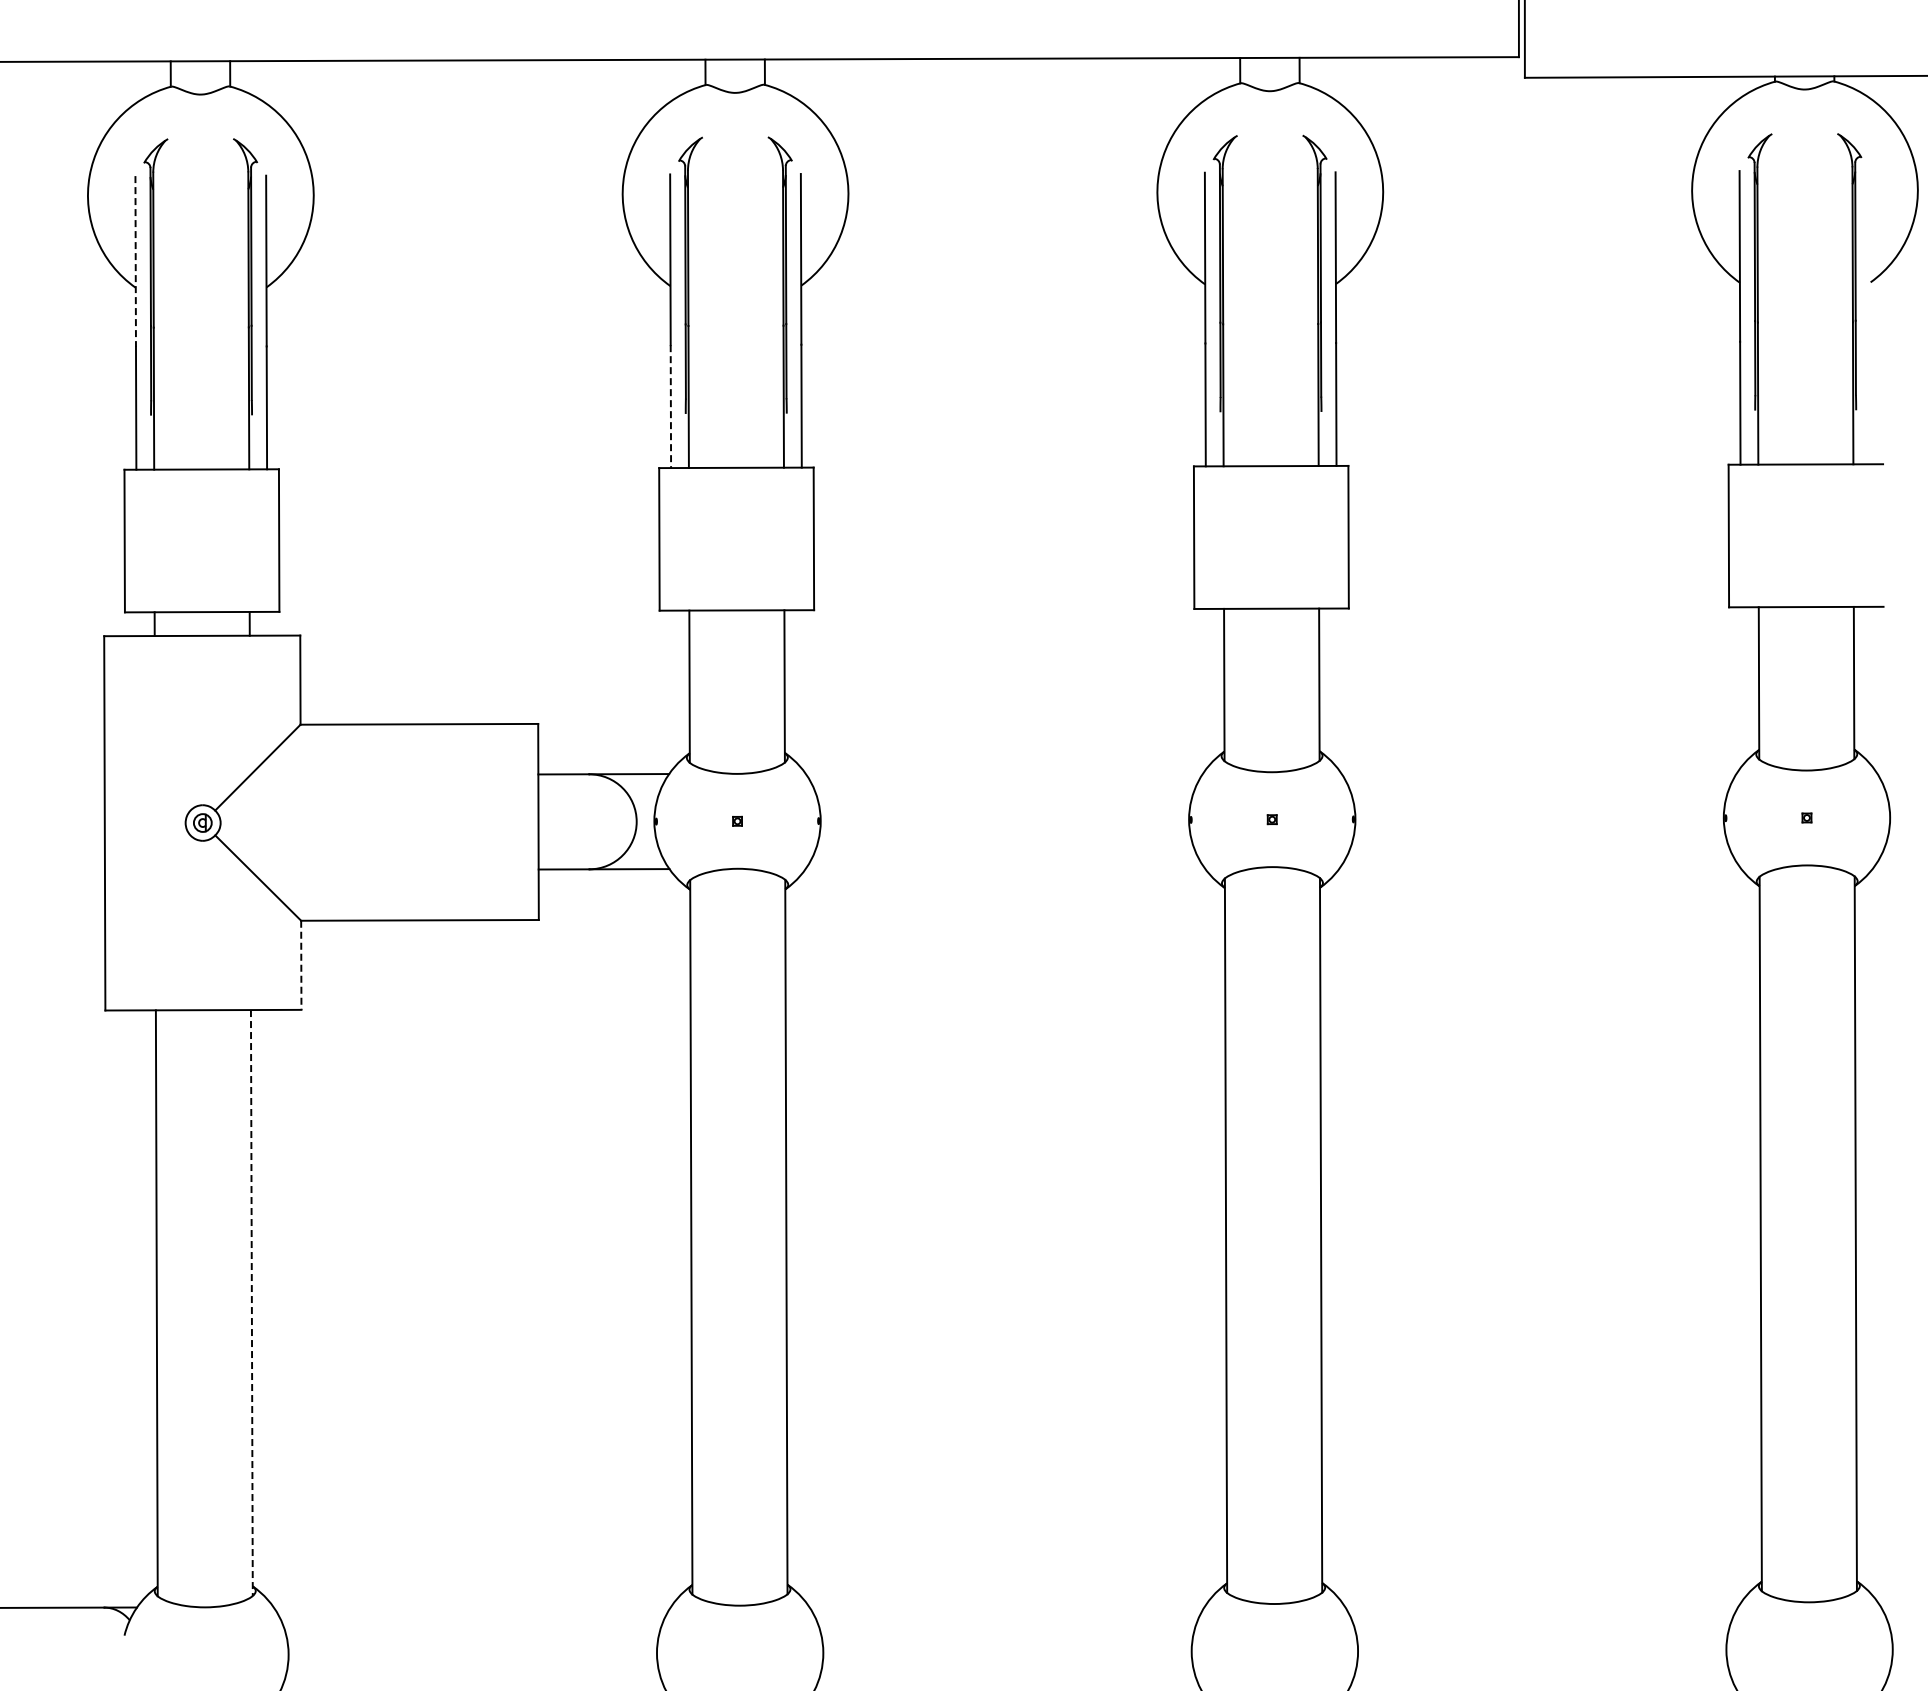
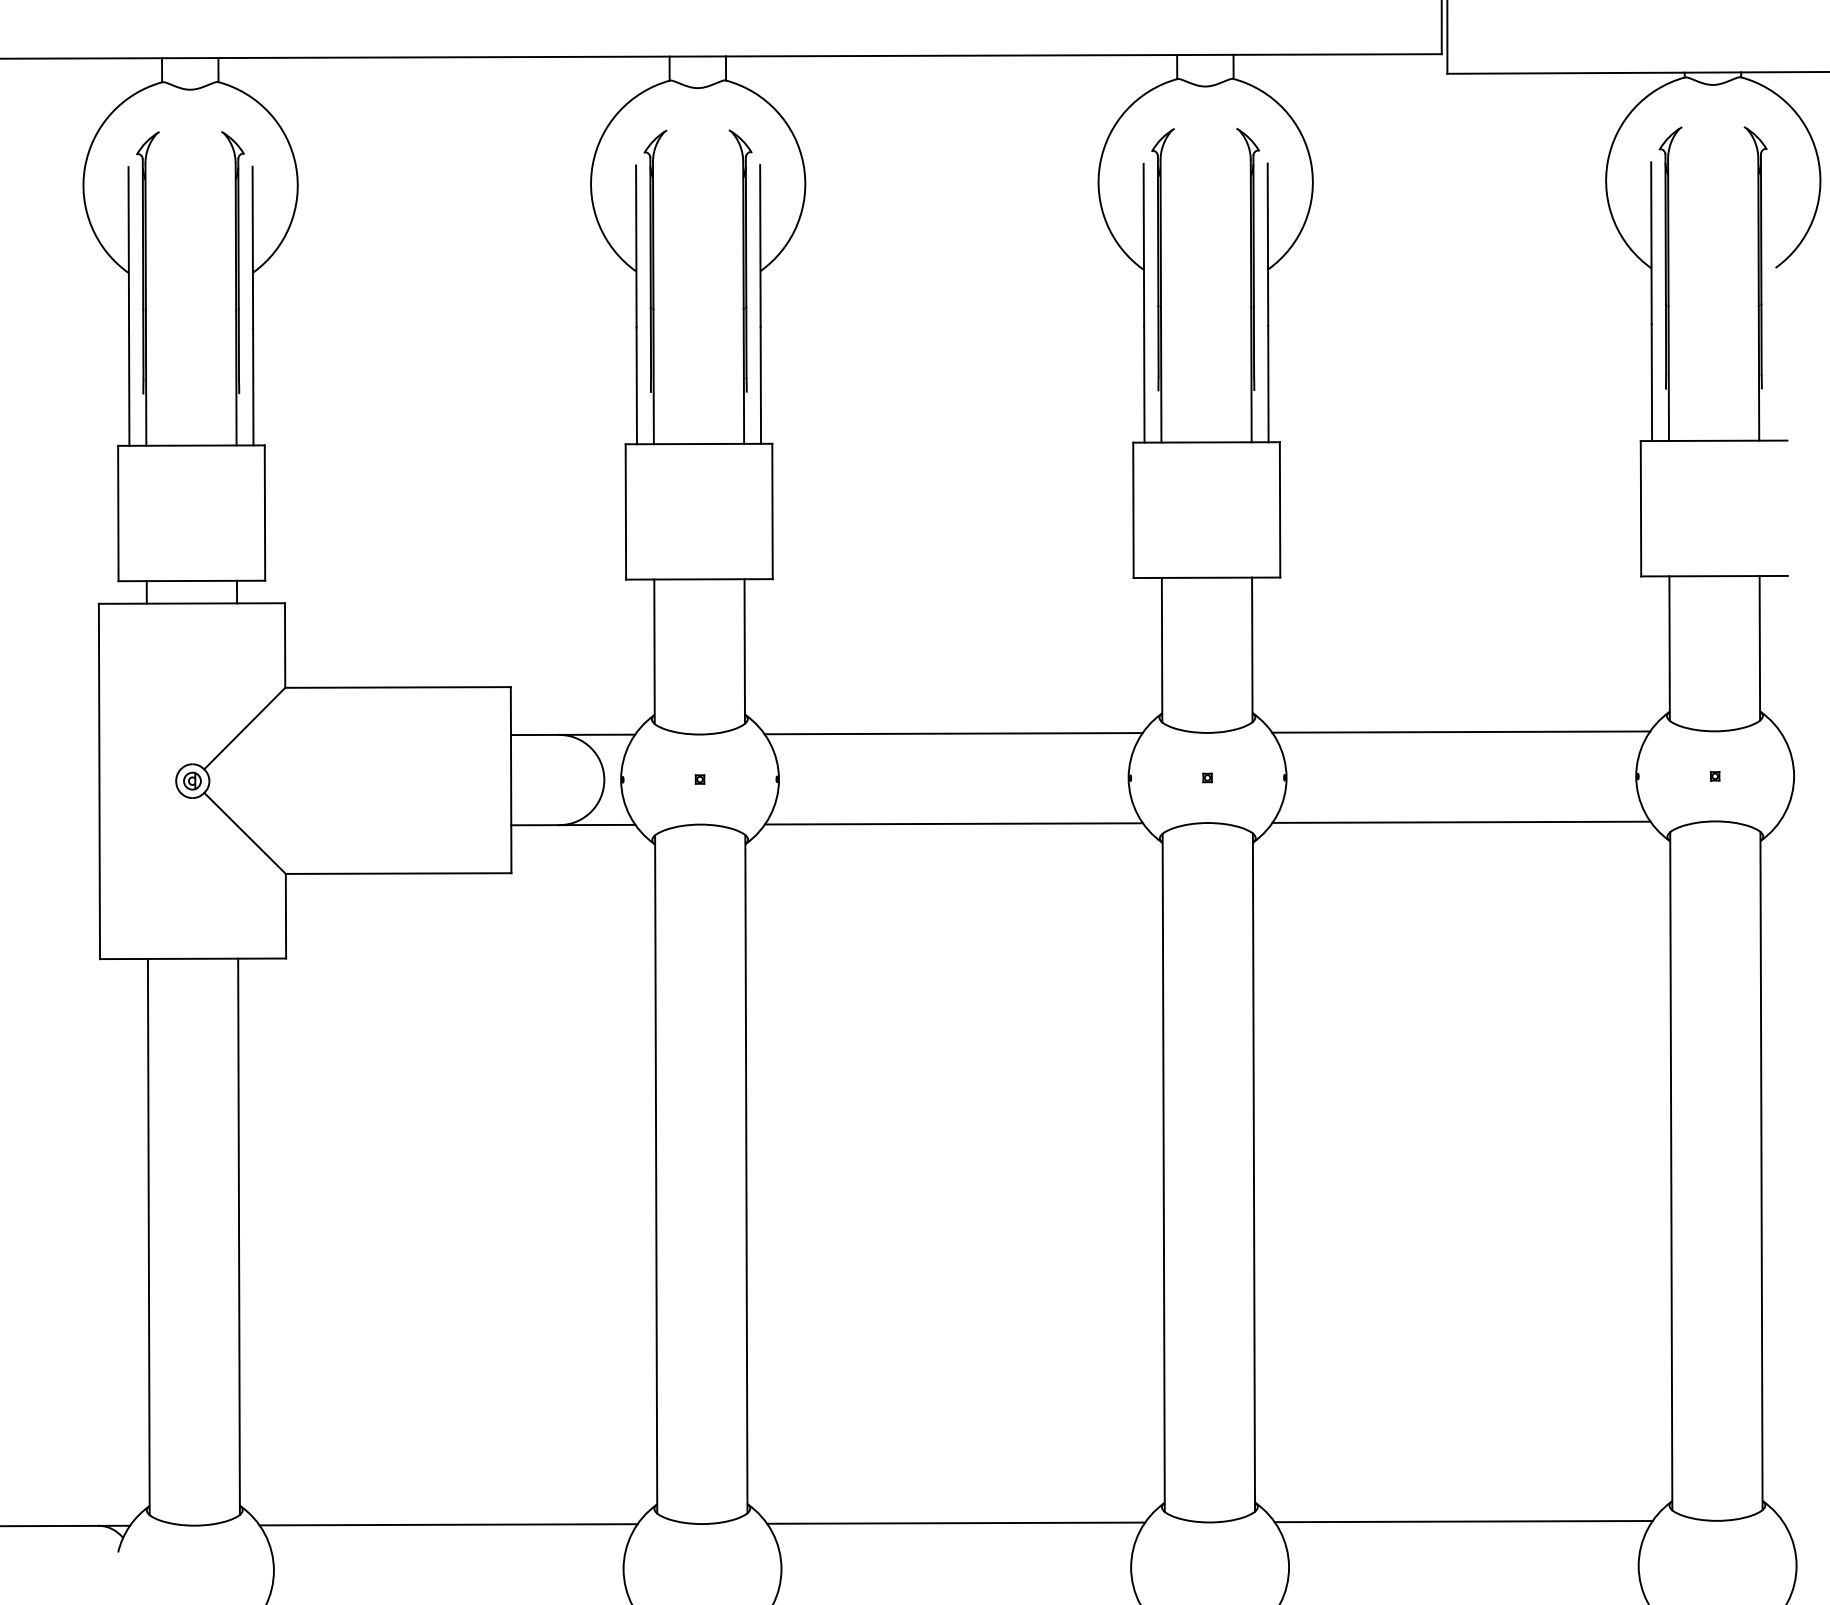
line: (135, 261) -> (128, 248), dashed -> solid
line: (670, 407) -> (636, 386), dashed -> solid
line: (1539, 770) -> (1461, 731), added
line: (1004, 772) -> (953, 733), added
line: (1539, 865) -> (1461, 821), added
line: (1004, 867) -> (953, 823), added
line: (301, 965) -> (286, 916), dashed -> solid
line: (251, 1303) -> (238, 1237), dashed -> solid
line: (1541, 1602) -> (1463, 1521), added
line: (1007, 1604) -> (956, 1522), added
line: (472, 1606) -> (448, 1524), added

